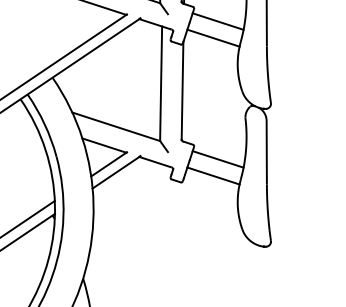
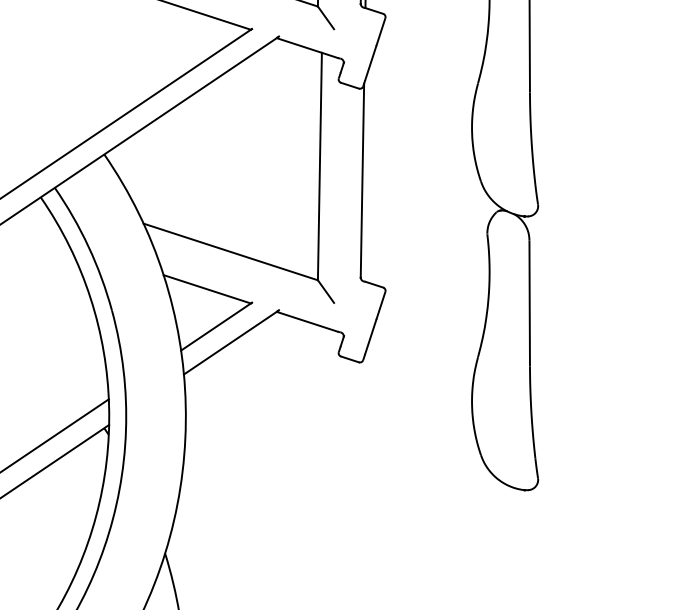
line: (217, 21) -> (431, 42), removed
line: (213, 37) -> (423, 74), removed
line: (217, 159) -> (431, 316), removed
line: (213, 175) -> (423, 348), removed

